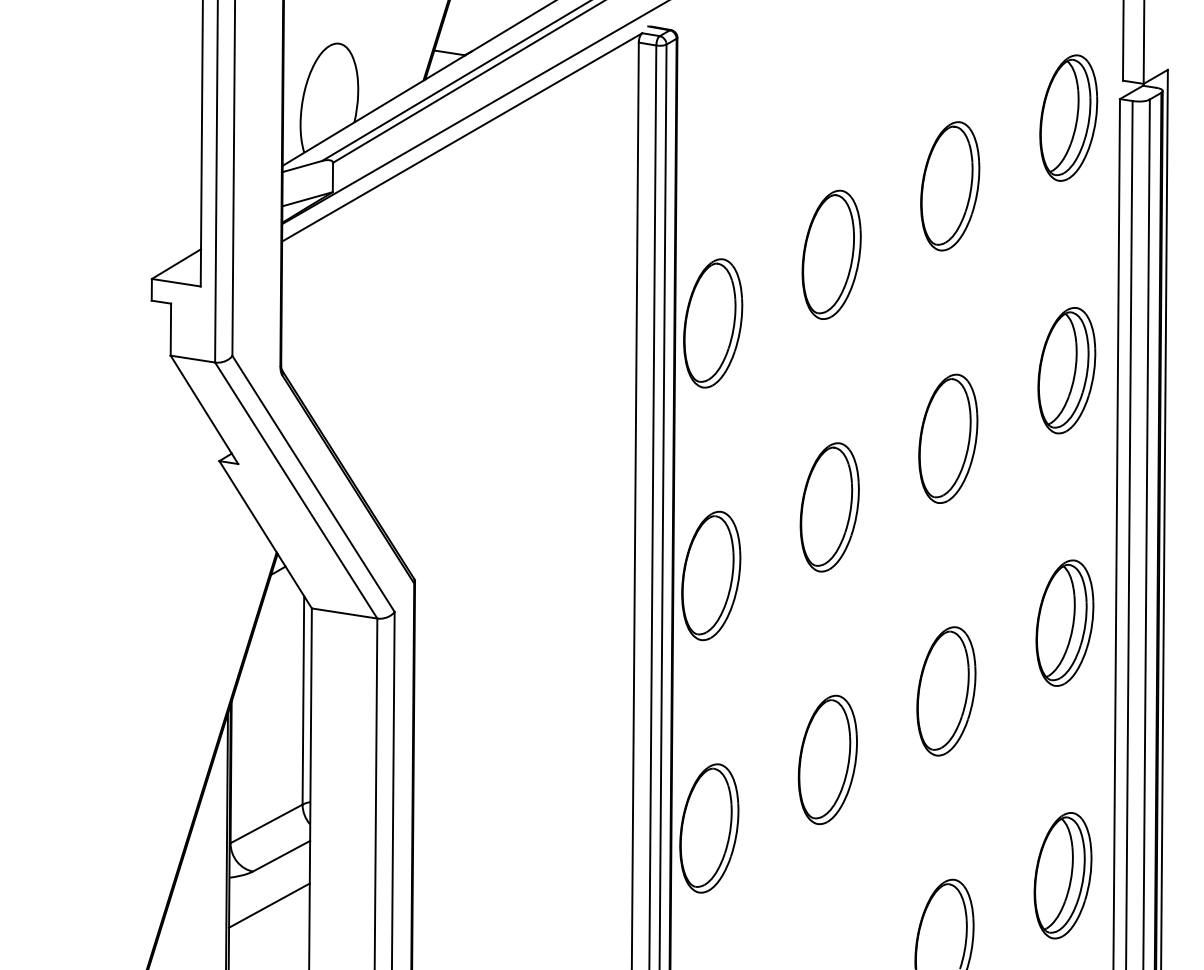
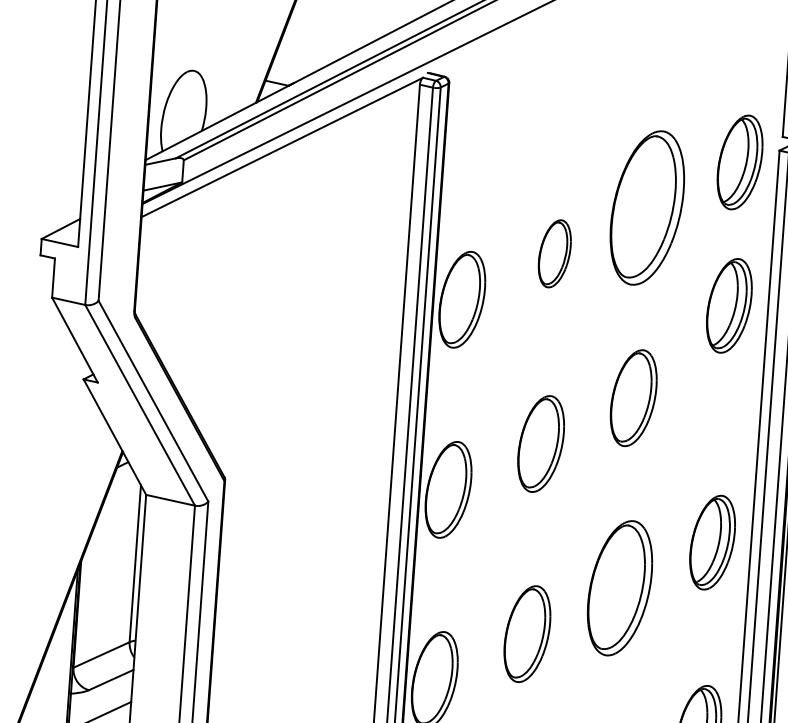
part: (950, 186) -> (647, 208), size x1.6
part: (831, 254) -> (554, 253), size x0.7
part: (1066, 370) -> (729, 305), moved
part: (946, 691) -> (620, 588), size x1.4

